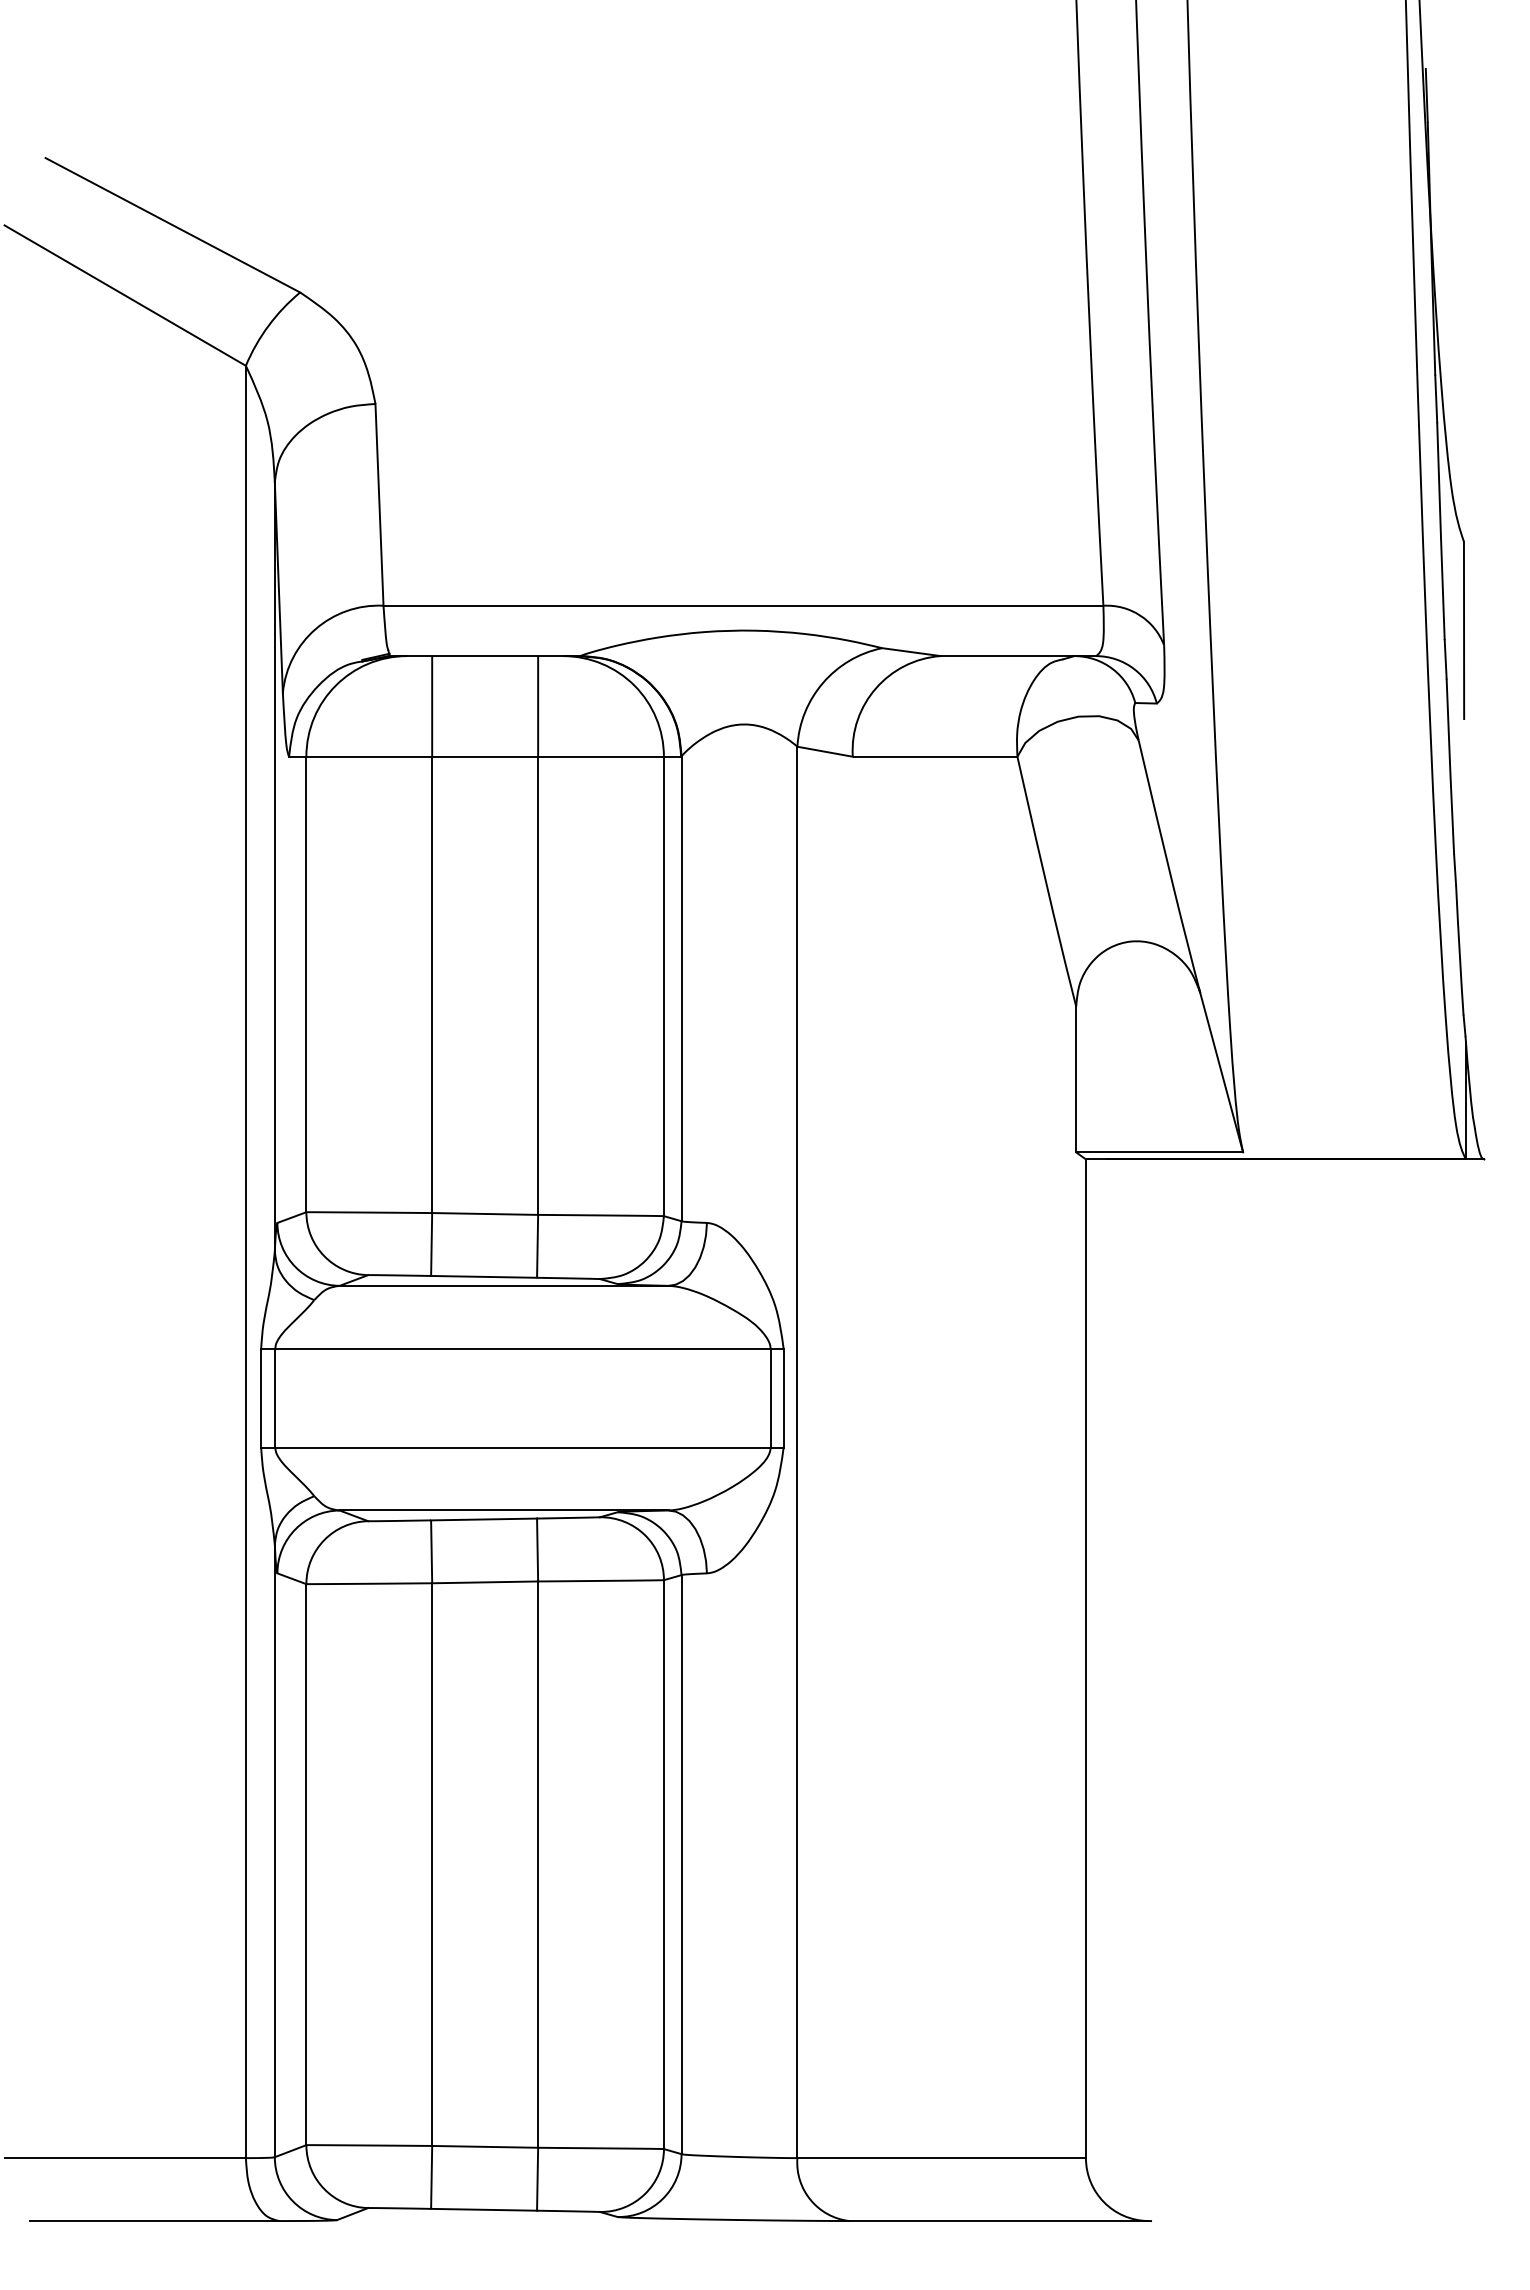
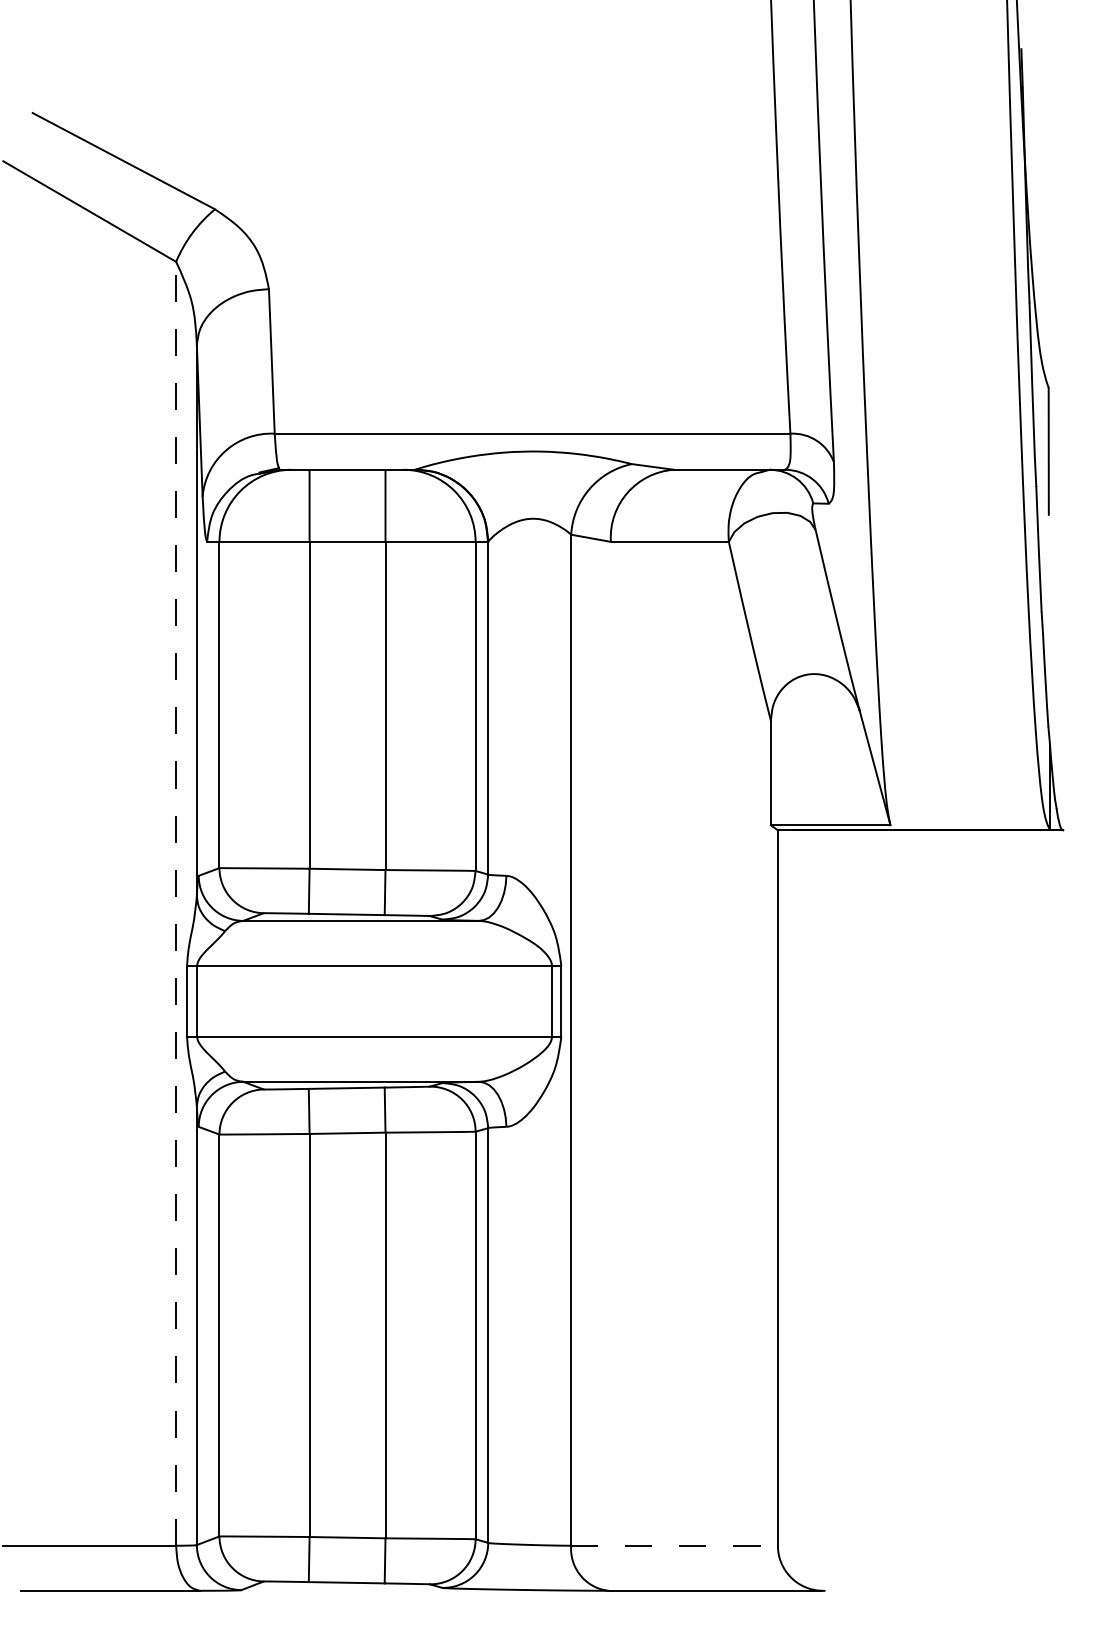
line: (246, 1261) -> (176, 903), solid -> dashed
line: (942, 2157) -> (675, 1545), solid -> dashed

